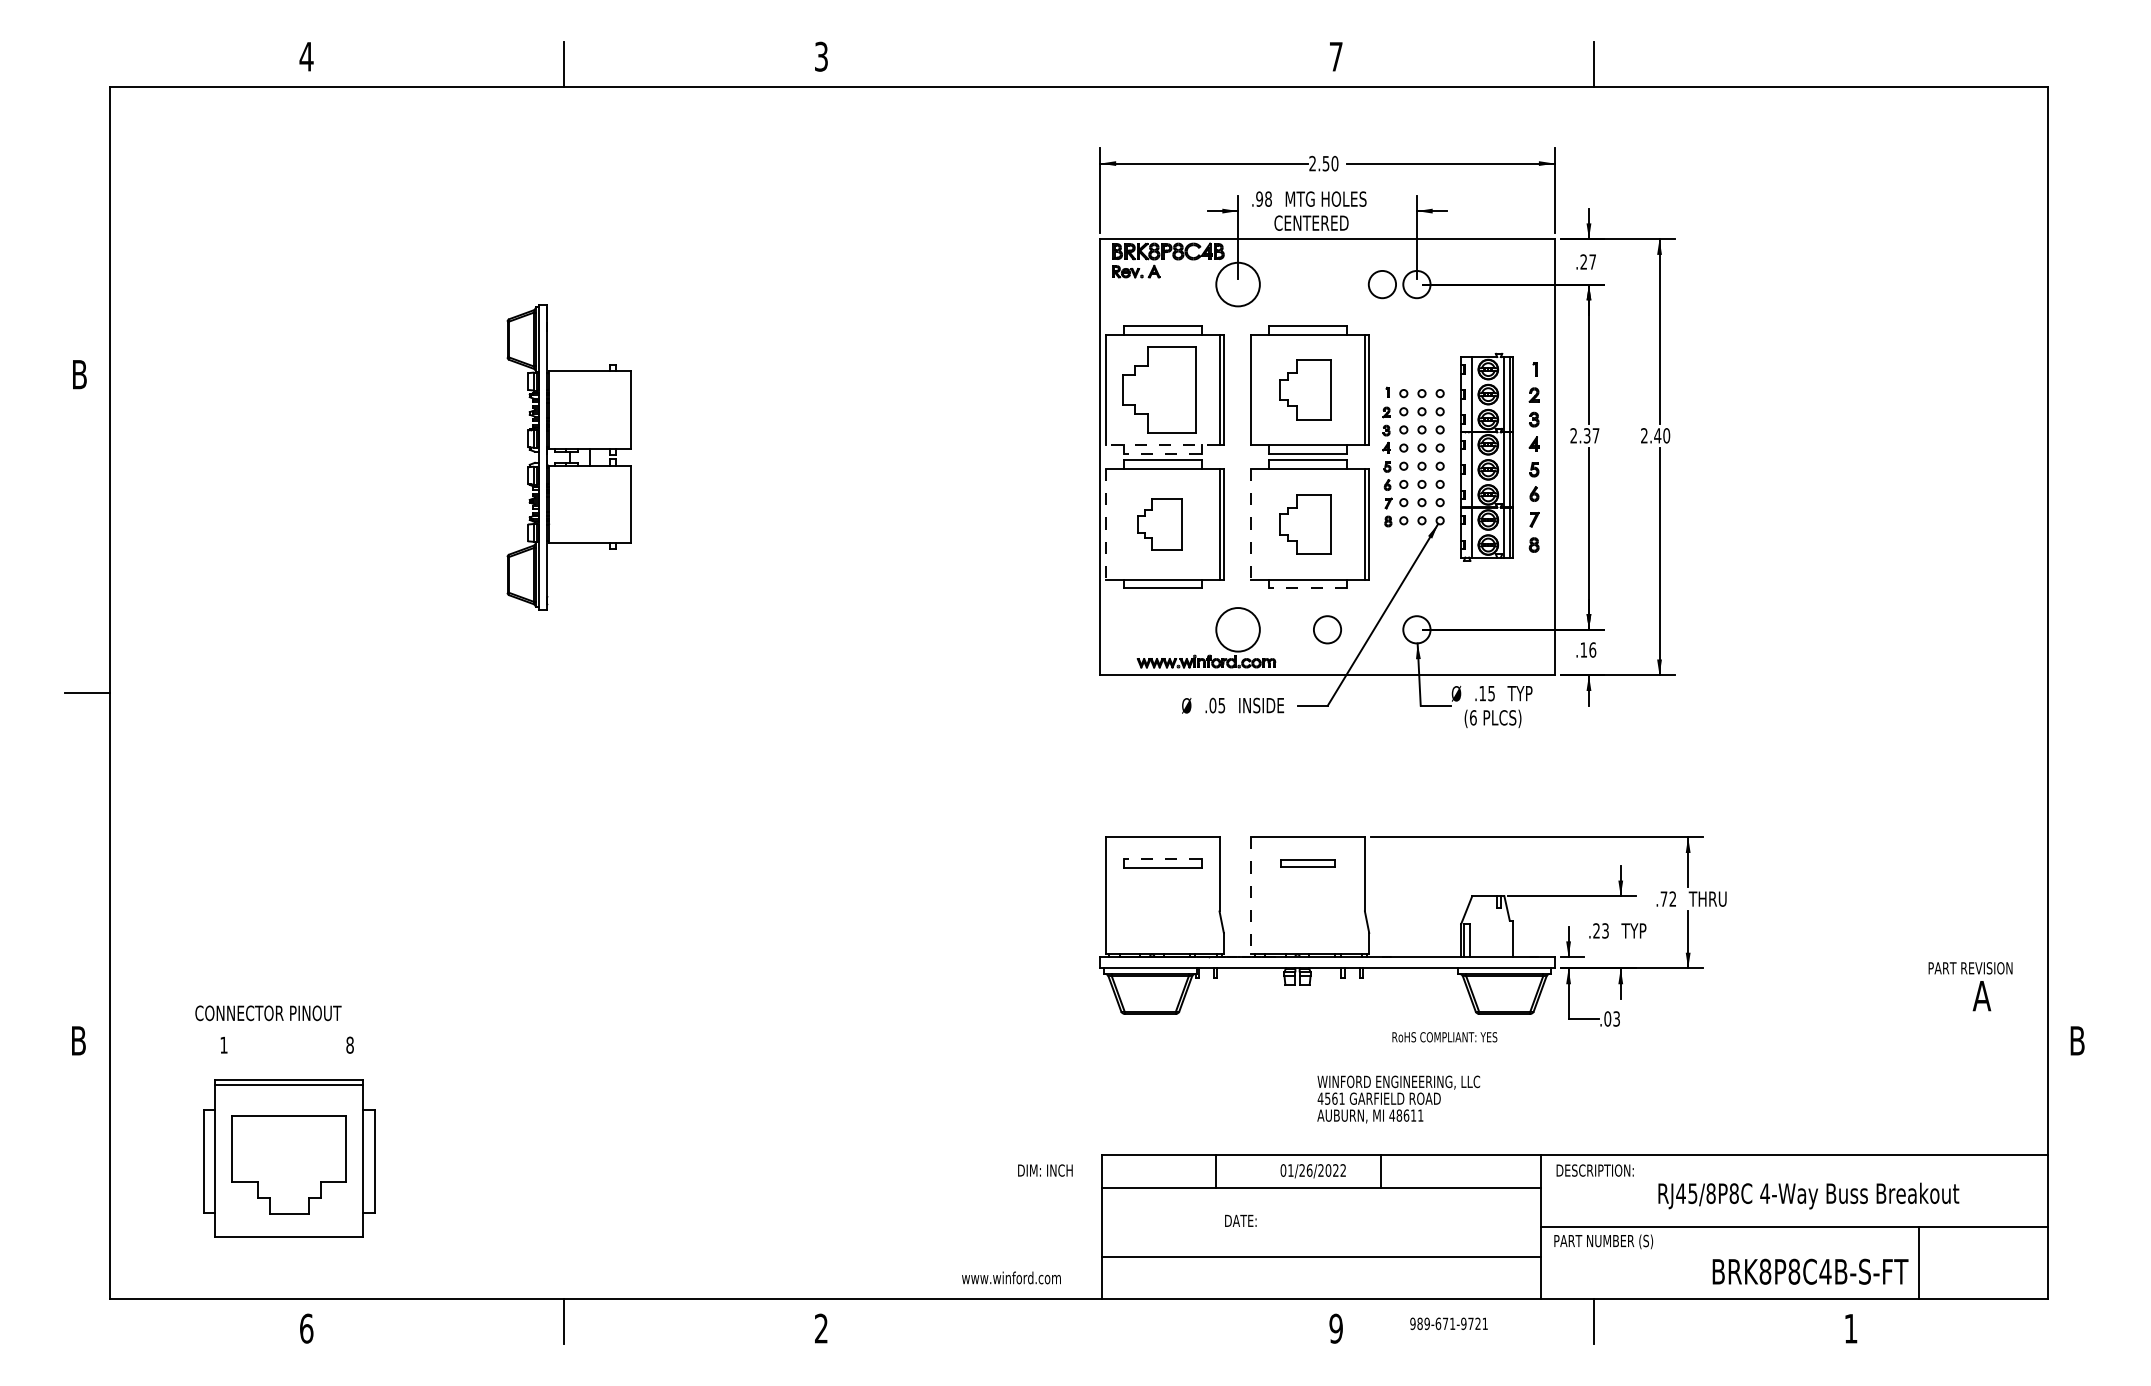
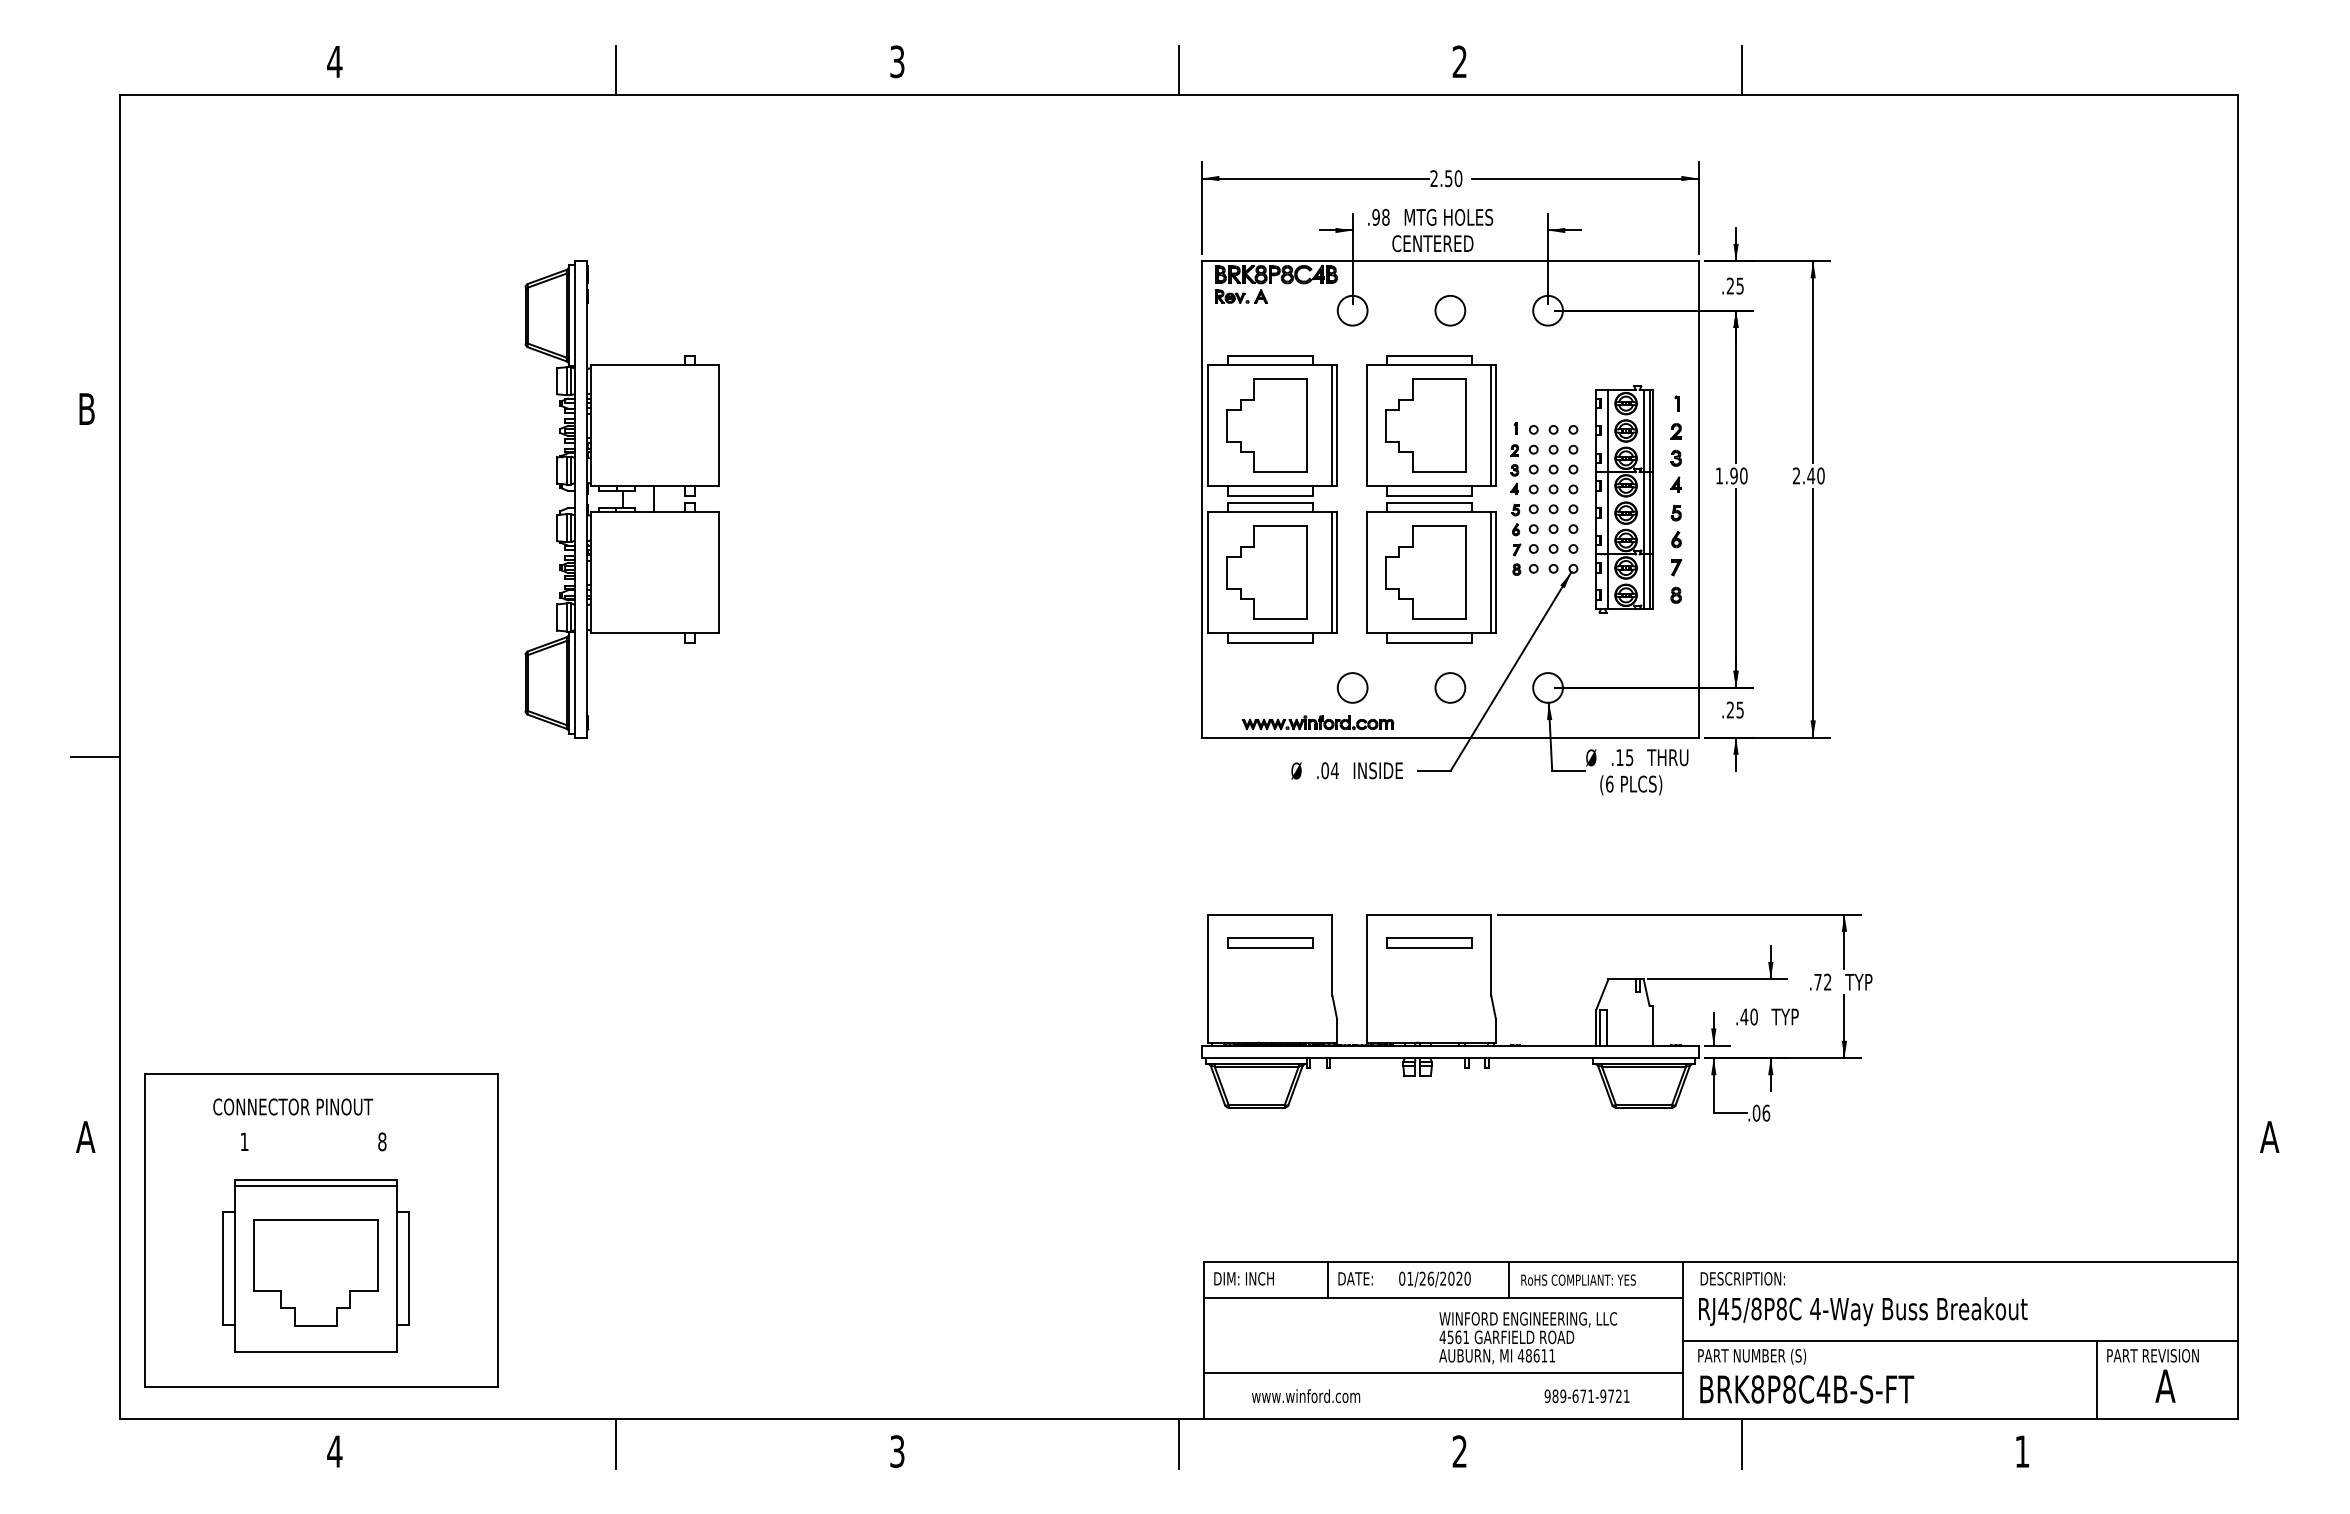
text: (1335, 56) -> (1459, 61), 7 -> 2
line: (1078, 64) -> (1178, 70), added
text: (1592, 261) -> (1739, 285), .27 -> .25
circle: (1237, 284) -> (1352, 310), size x0.62
circle: (1382, 284) -> (1450, 310), moved
part: (1304, 389) -> (1425, 425), size x1.43
text: (1584, 435) -> (1731, 475), 2.37 -> 1.90
line: (1161, 445) -> (1269, 486), dashed -> solid
line: (1162, 453) -> (1270, 495), dashed -> solid
part: (568, 457) -> (621, 499), size x1.43
line: (1106, 524) -> (1208, 572), dashed -> solid
part: (1159, 524) -> (1266, 572), size x1.67
line: (1250, 524) -> (1366, 572), dashed -> solid
part: (1304, 524) -> (1425, 572), size x1.43
line: (1308, 588) -> (1429, 642), dashed -> solid
circle: (1237, 629) -> (1352, 687), size x0.62
text: (1588, 649) -> (1735, 709), .16 -> .25
text: (1530, 693) -> (1672, 757), TYP -> THRU
text: (1221, 705) -> (1334, 770), .05 -> .04
line: (1162, 859) -> (1270, 938), dashed -> solid
part: (1308, 862) -> (1429, 942), size x1.43
line: (1250, 896) -> (1366, 979), dashed -> solid
text: (1712, 899) -> (1870, 982), THRU -> TYP
text: (1600, 930) -> (1748, 1016), .23 -> .40
text: (1970, 986) -> (2152, 1375), moved
text: (1616, 1018) -> (1766, 1112), .03 -> .06
text: (1444, 1036) -> (1578, 1279), moved
text: (78, 1040) -> (85, 1136), B -> A
text: (2077, 1040) -> (2269, 1136), B -> A
text: (1399, 1099) -> (1528, 1338), moved
part: (294, 1126) -> (321, 1230), added
text: (1044, 1170) -> (1243, 1278), moved
text: (1343, 1170) -> (1467, 1278), 01/26/2022 -> 01/26/2020
text: (1809, 1195) -> (1863, 1311), moved
text: (1240, 1220) -> (1355, 1278), moved
text: (1810, 1271) -> (1807, 1389), moved
text: (1011, 1278) -> (1306, 1396), moved
line: (1078, 1321) -> (1178, 1443), added
text: (1448, 1324) -> (1586, 1396), moved
text: (306, 1328) -> (334, 1451), 6 -> 4
text: (821, 1328) -> (897, 1451), 2 -> 3
text: (1335, 1328) -> (1459, 1451), 9 -> 2

